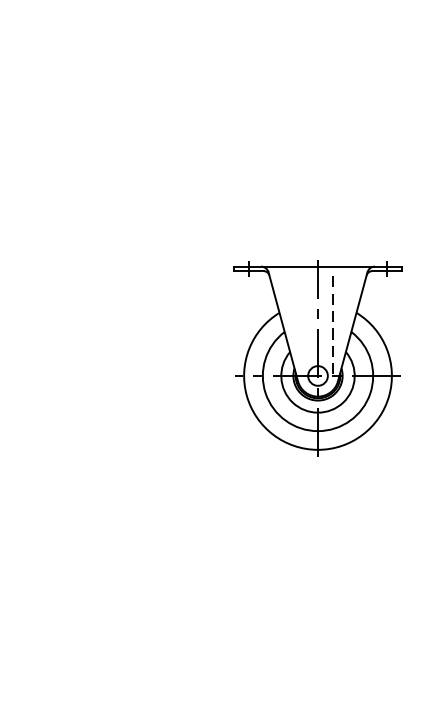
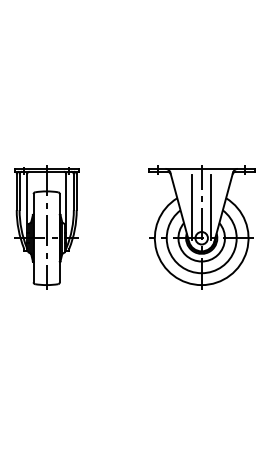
line: (303, 327) -> (192, 207), added
line: (333, 329) -> (211, 208), dashed -> solid
part: (73, 359) -> (46, 227), added

